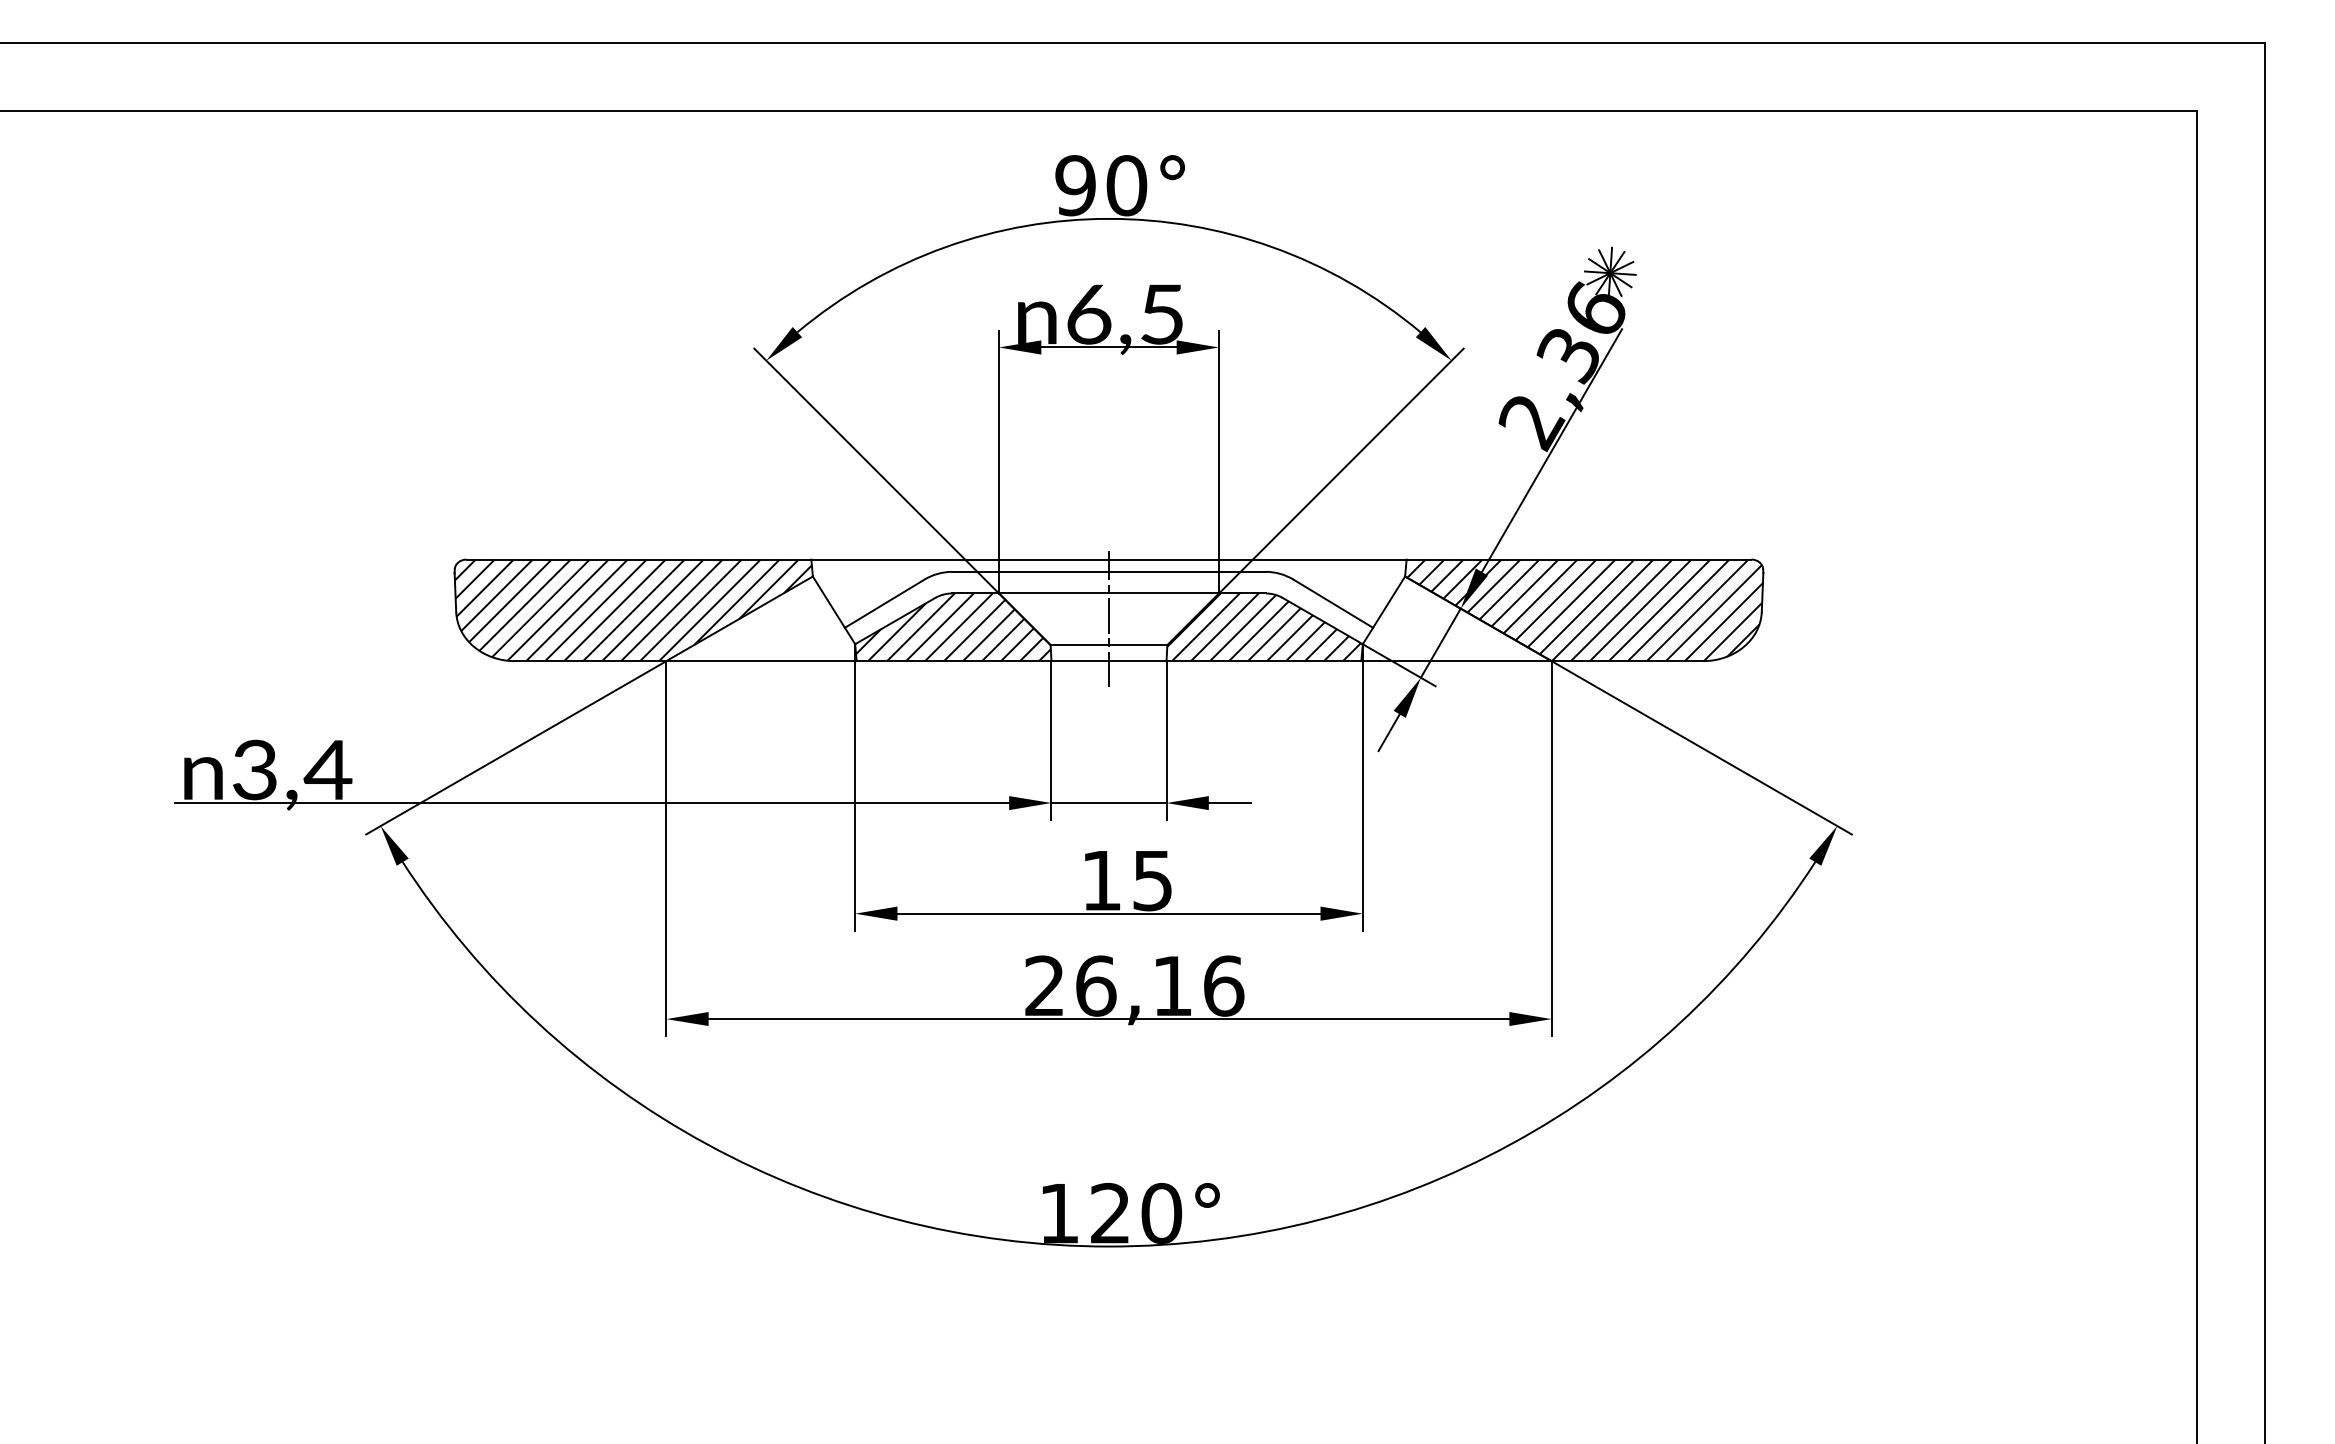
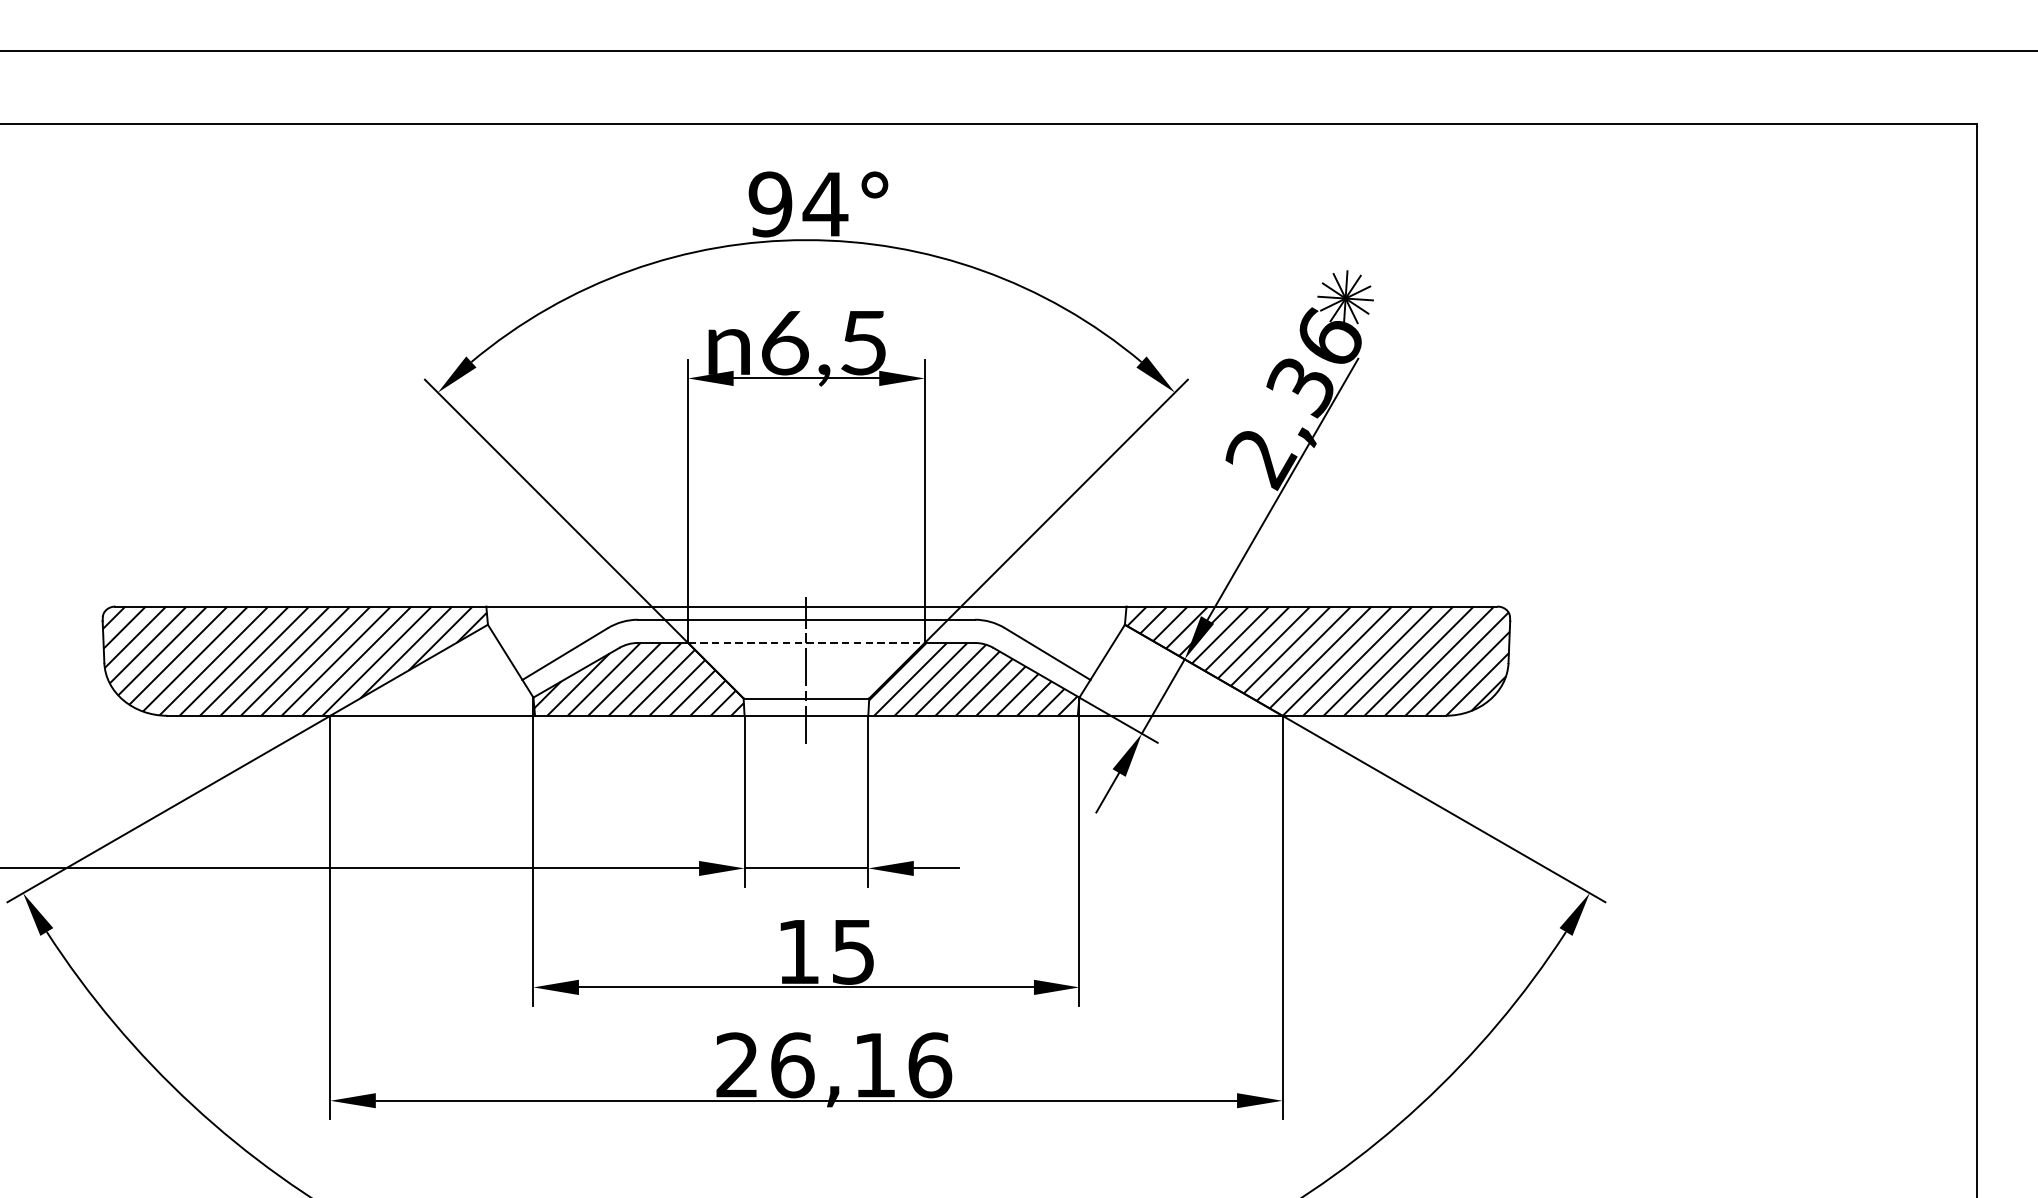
text: (1126, 185) -> (825, 204), 90° -> 94°
line: (1109, 593) -> (806, 643), solid -> dashed

